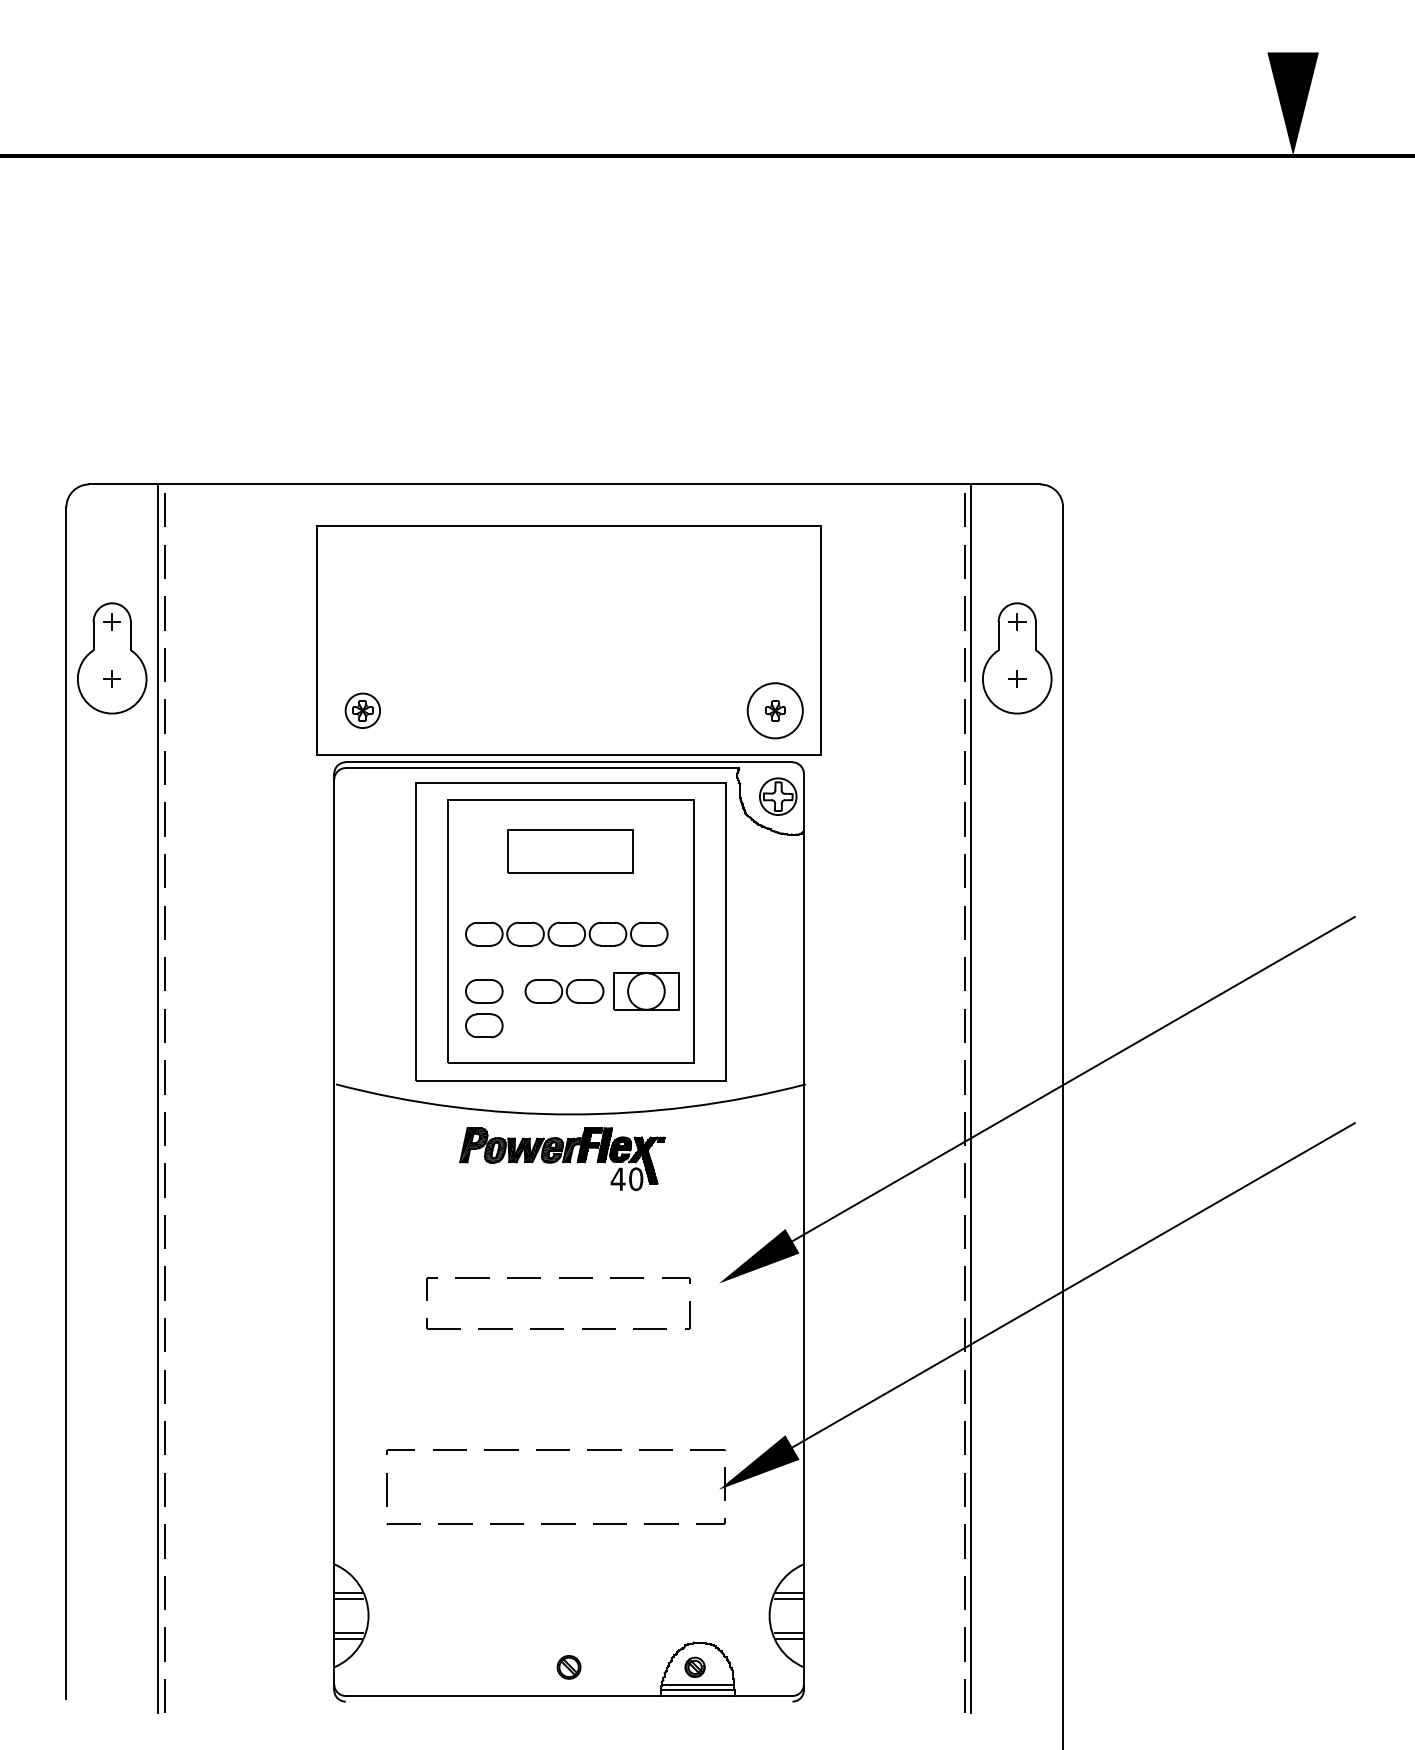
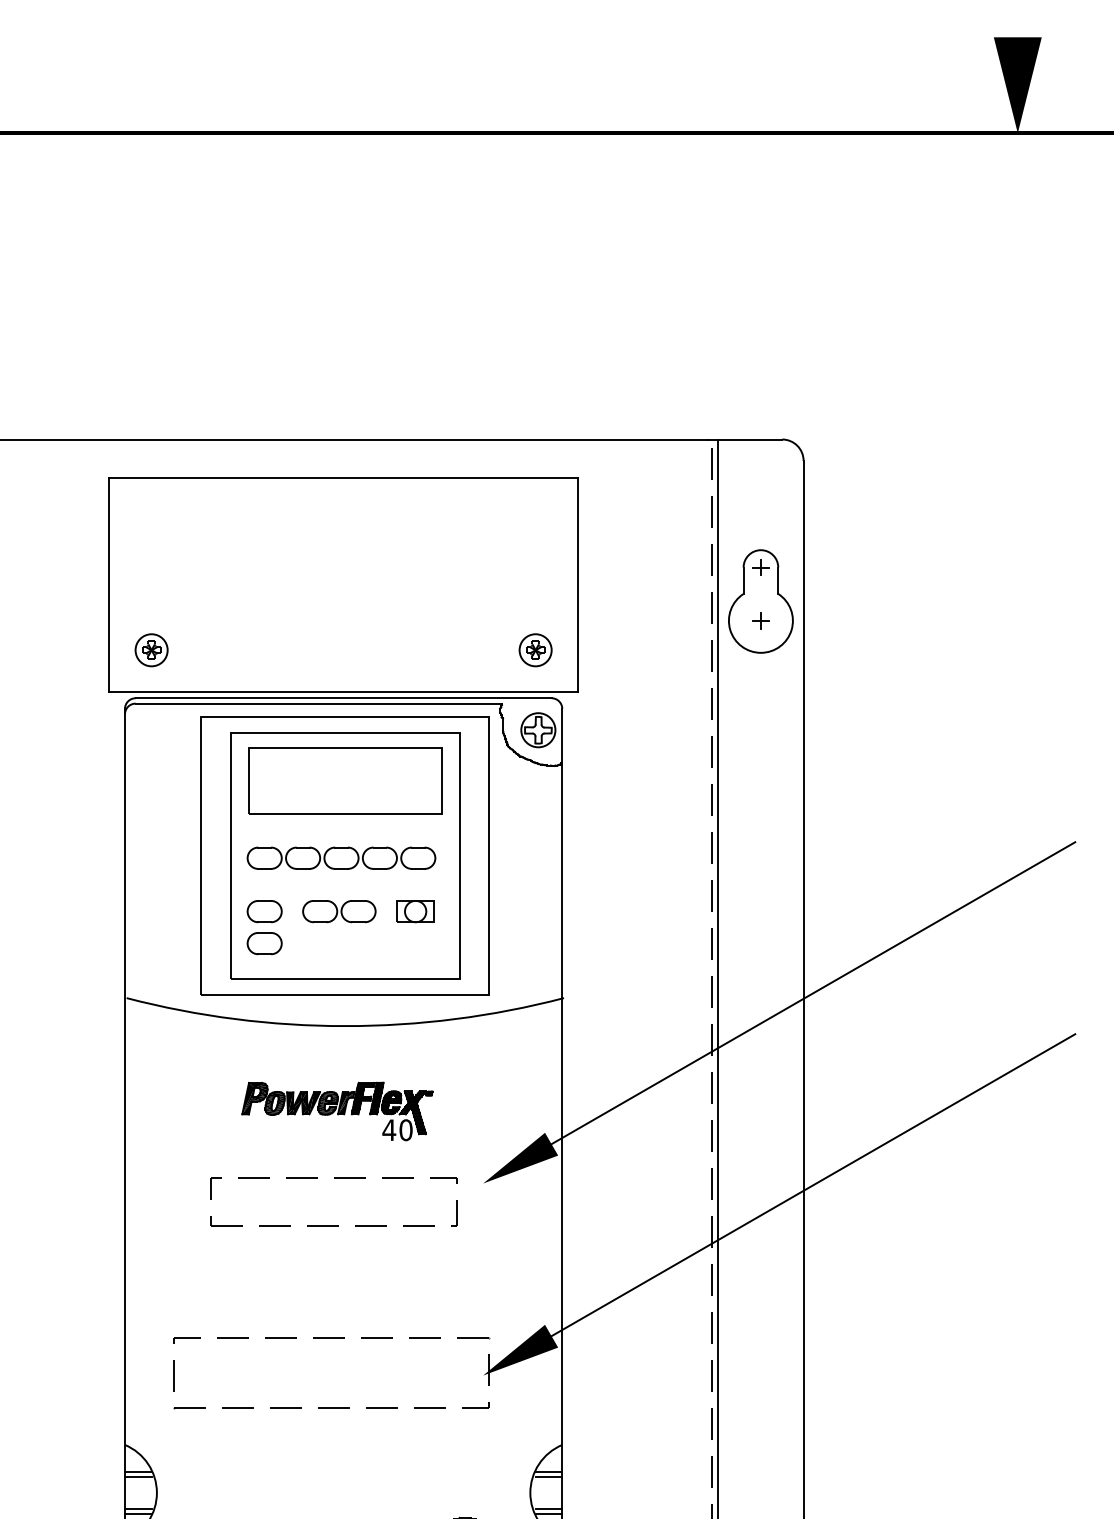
circle: (775, 710) -> (535, 649), size x0.62
part: (570, 851) -> (344, 781), size x1.67
part: (646, 991) -> (415, 911), size x0.62
part: (562, 1159) -> (337, 1111), moved

